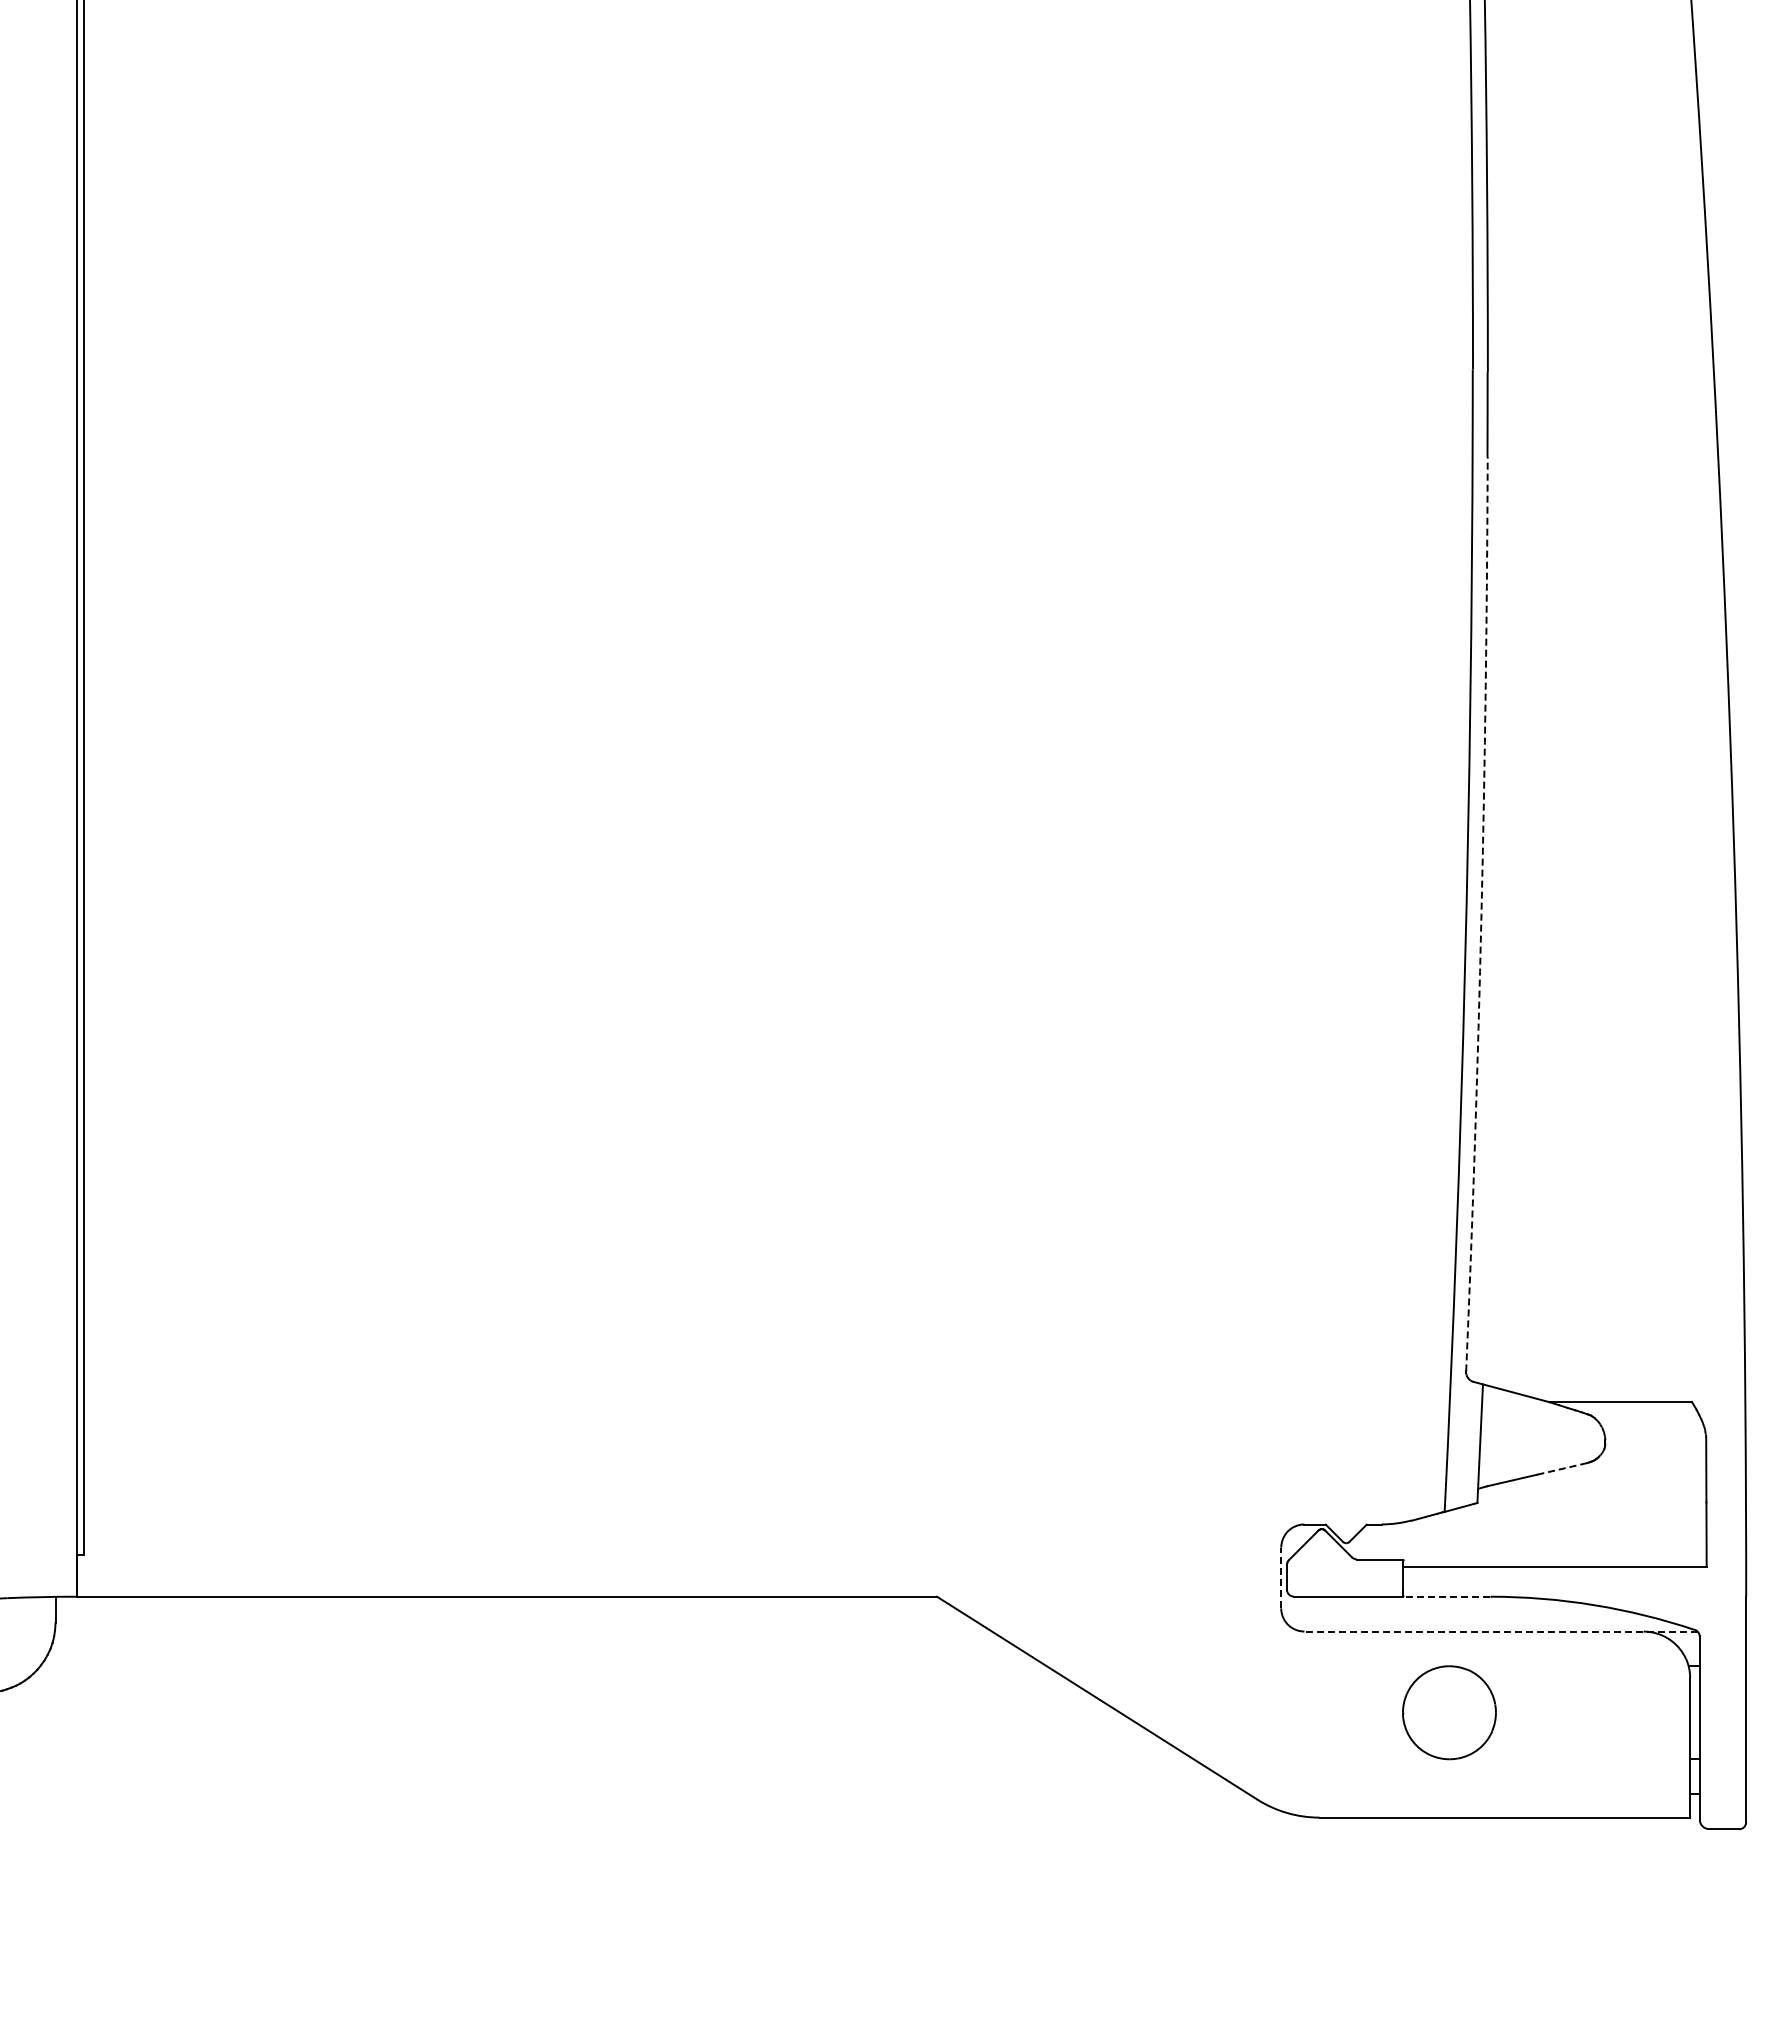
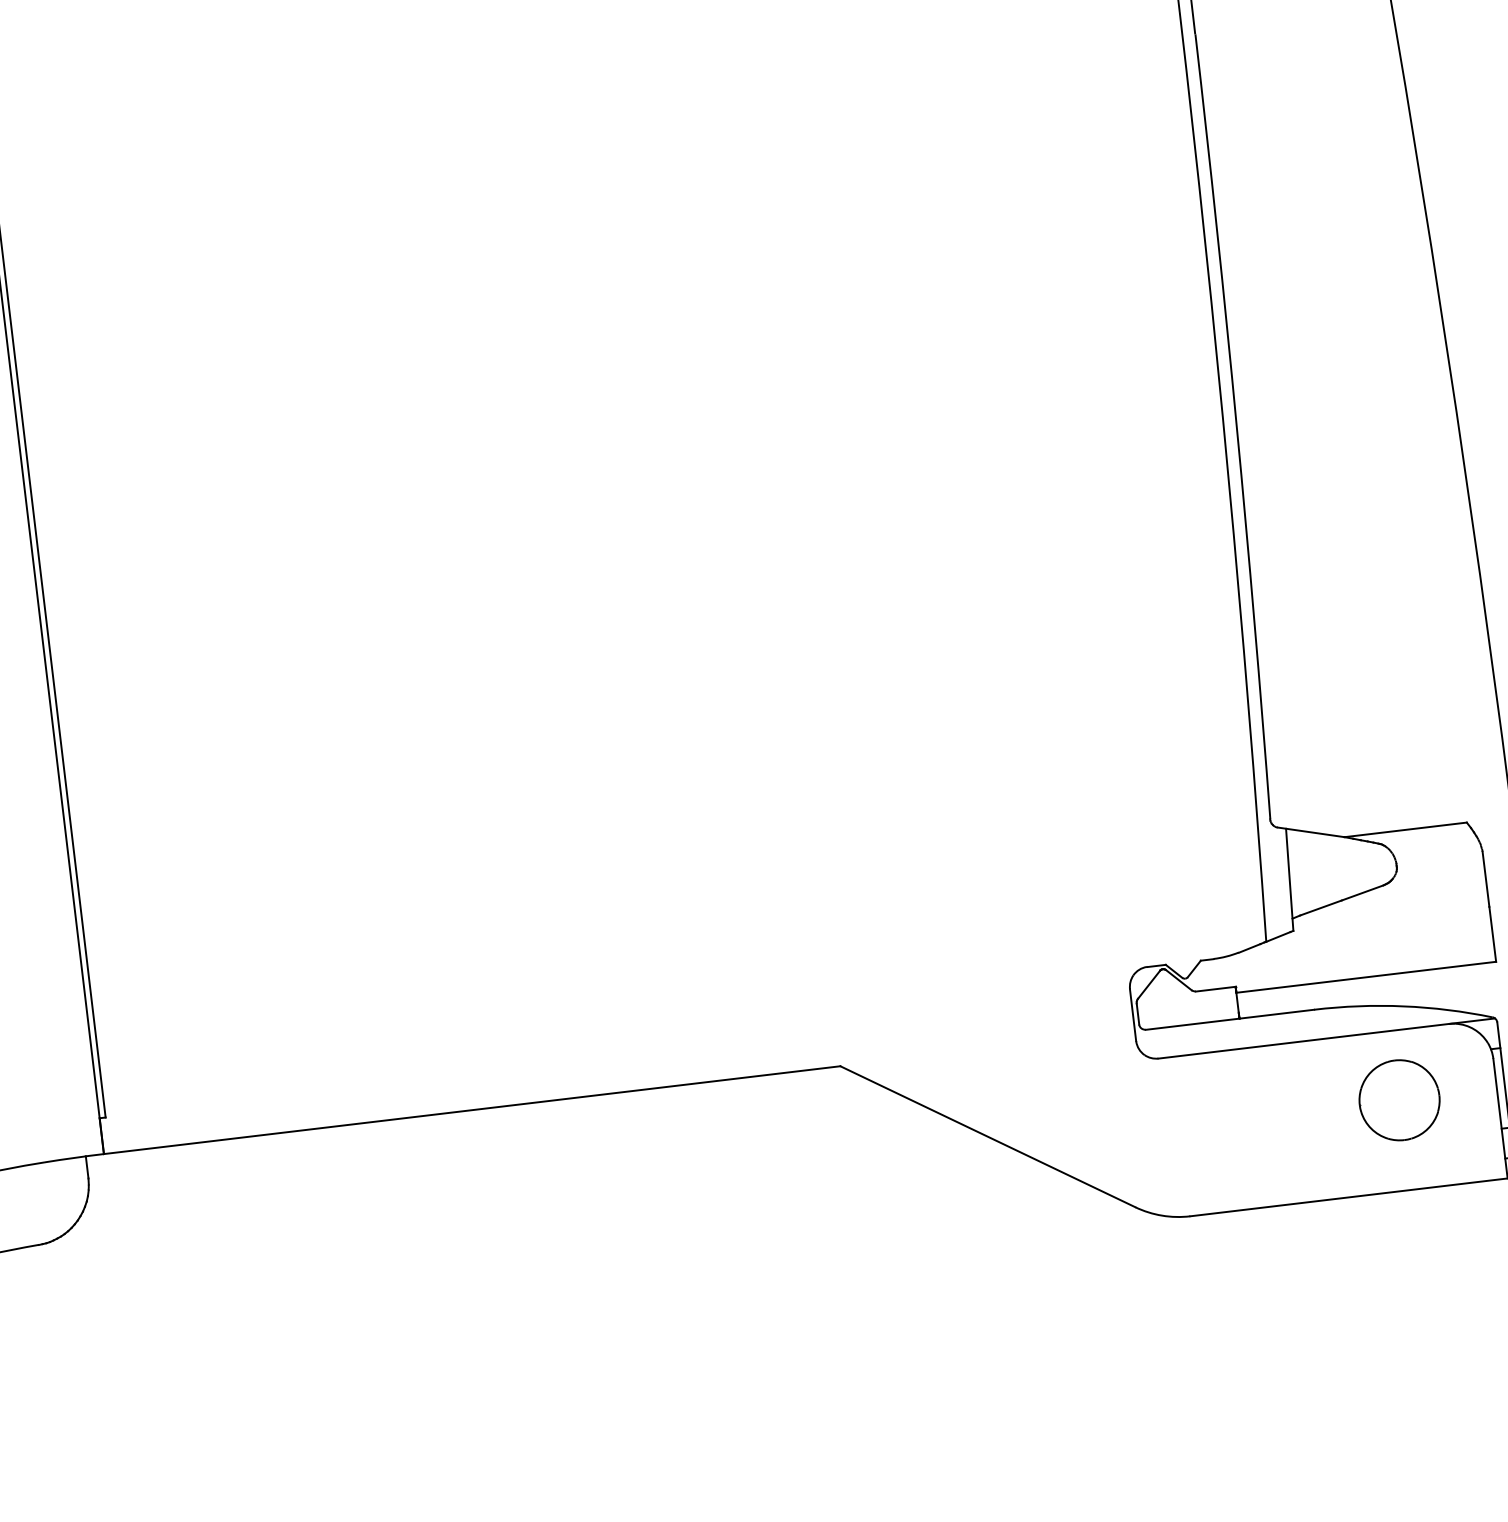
arc: (1481, 914) -> (1236, 426), dashed -> solid
line: (1562, 1468) -> (1362, 892), dashed -> solid
line: (1281, 1577) -> (1133, 1014), dashed -> solid
line: (1446, 1596) -> (1276, 1014), dashed -> solid
line: (1501, 1631) -> (1327, 1038), dashed -> solid
part: (1449, 1712) -> (1399, 1100), moved

